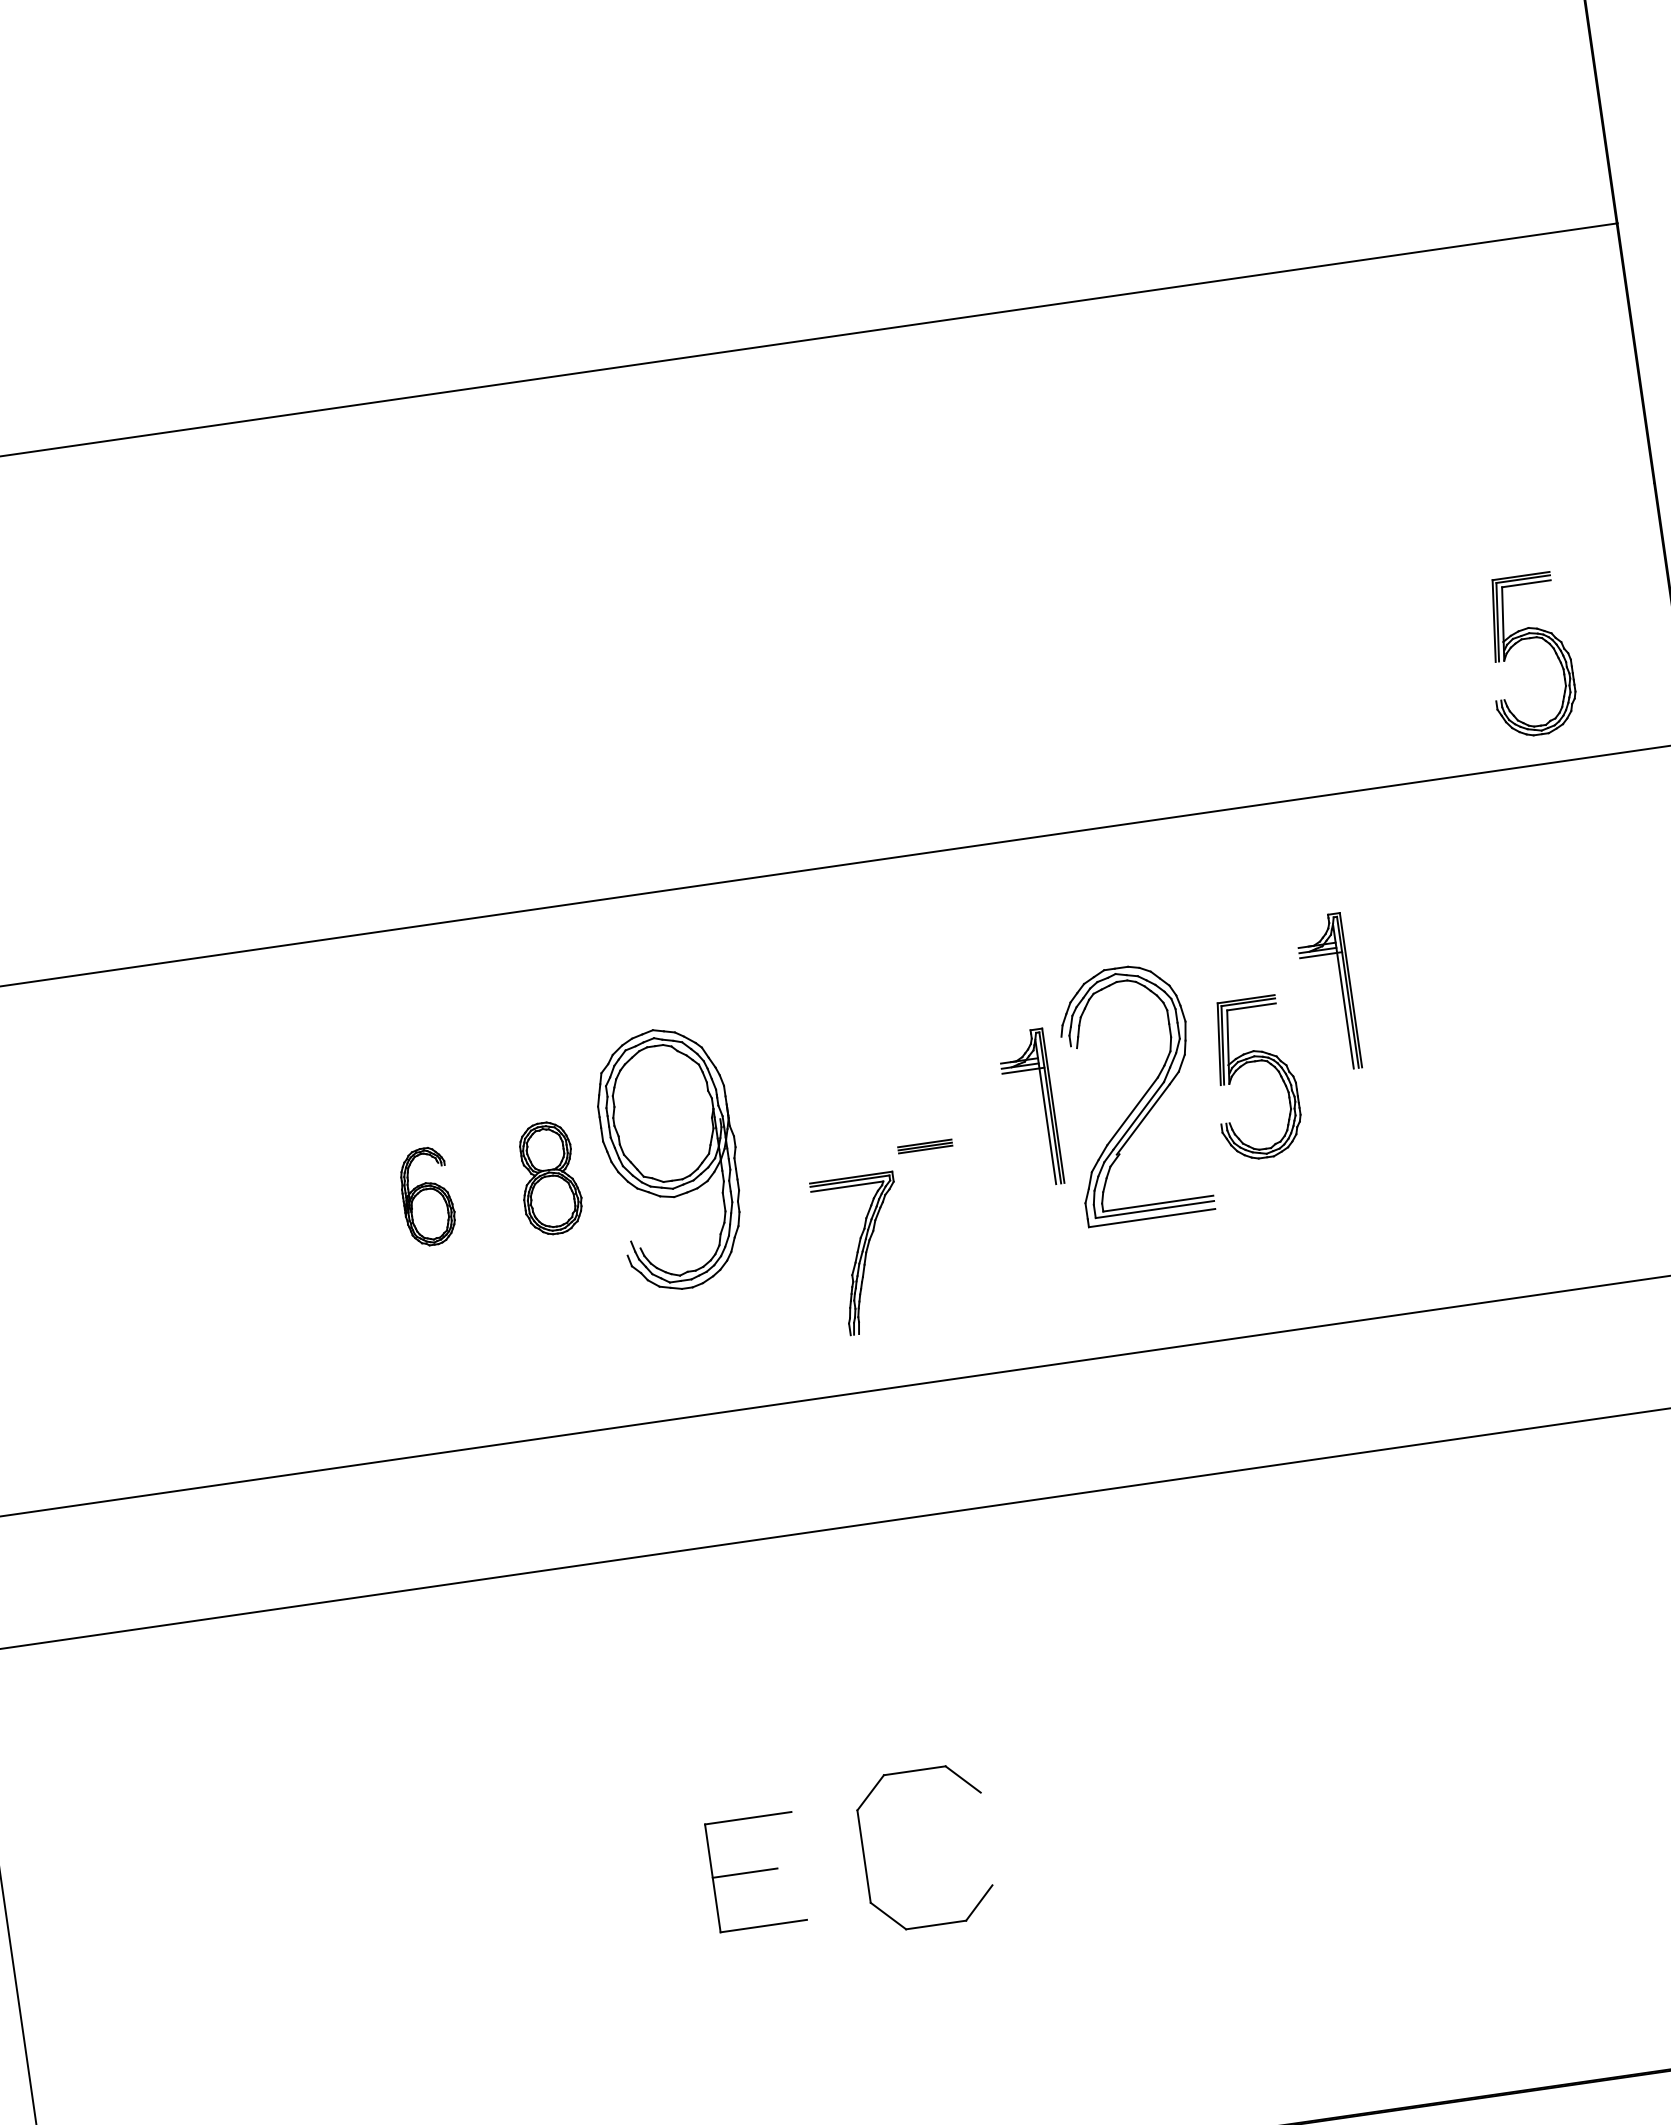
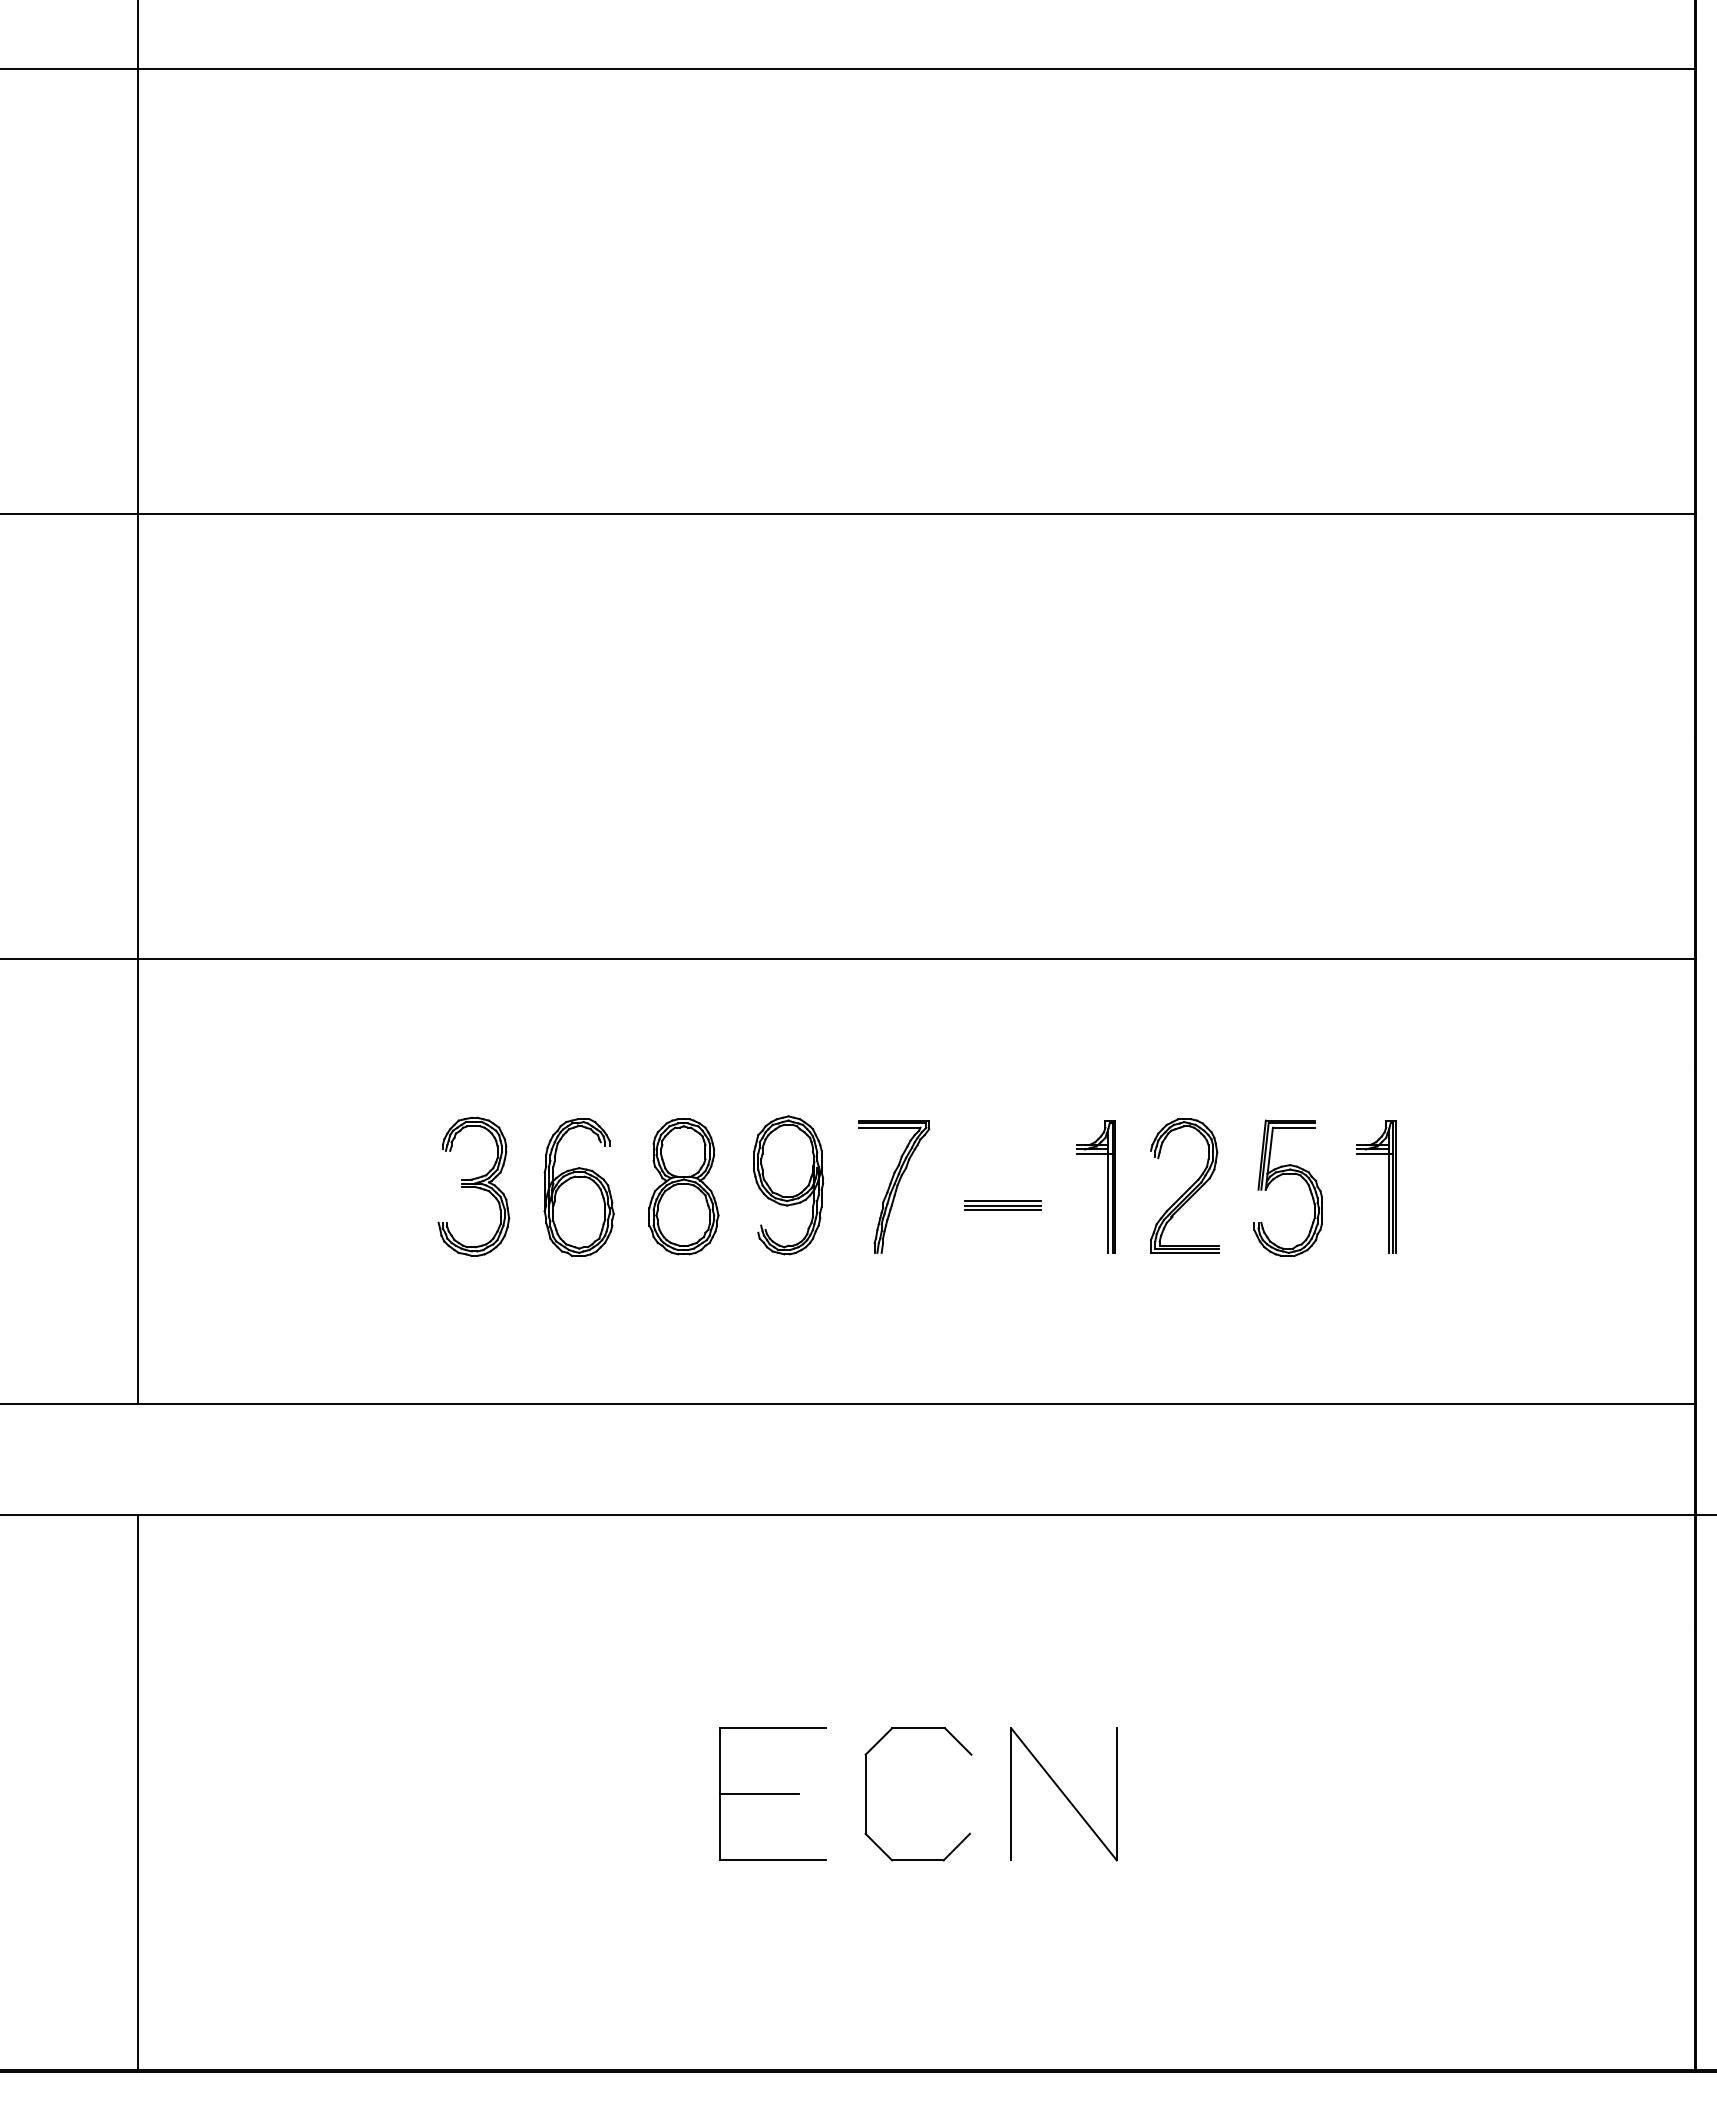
part: (1526, 639) -> (1569, 852), removed
part: (1341, 991) -> (1388, 1186), moved
part: (1133, 1092) -> (1184, 1185), size x0.62
part: (924, 1146) -> (1002, 1205), size x1.67
part: (671, 1159) -> (788, 1185), size x0.62
part: (549, 1178) -> (683, 1186), size x1.43
part: (426, 1196) -> (578, 1187), size x1.67
part: (304, 1213) -> (473, 1186), added
part: (862, 1254) -> (894, 1186), moved
part: (1094, 1823) -> (1063, 1794), added
part: (755, 1871) -> (772, 1793), size x1.43

